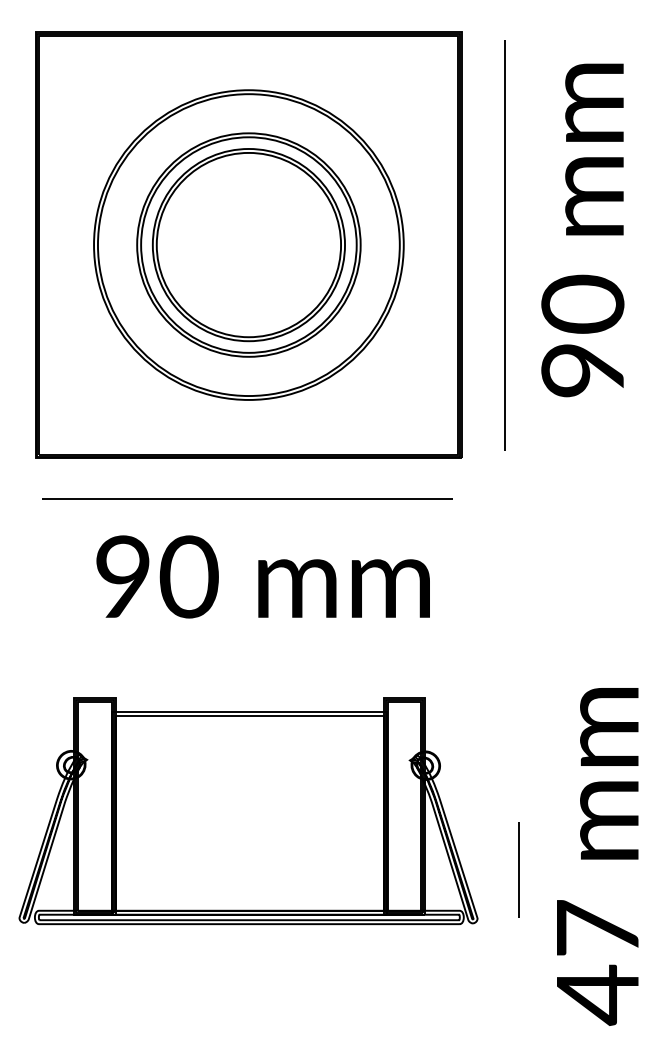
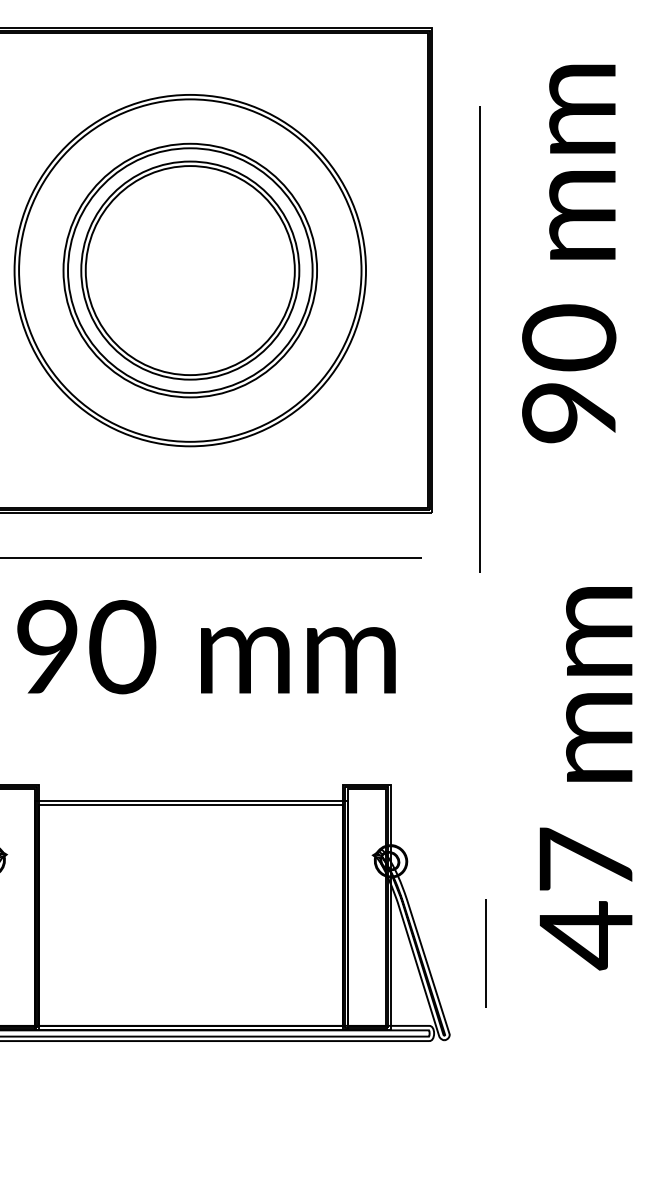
line: (504, 245) -> (480, 339), moved
text: (597, 856) -> (585, 778), moved
line: (518, 869) -> (484, 952), moved

